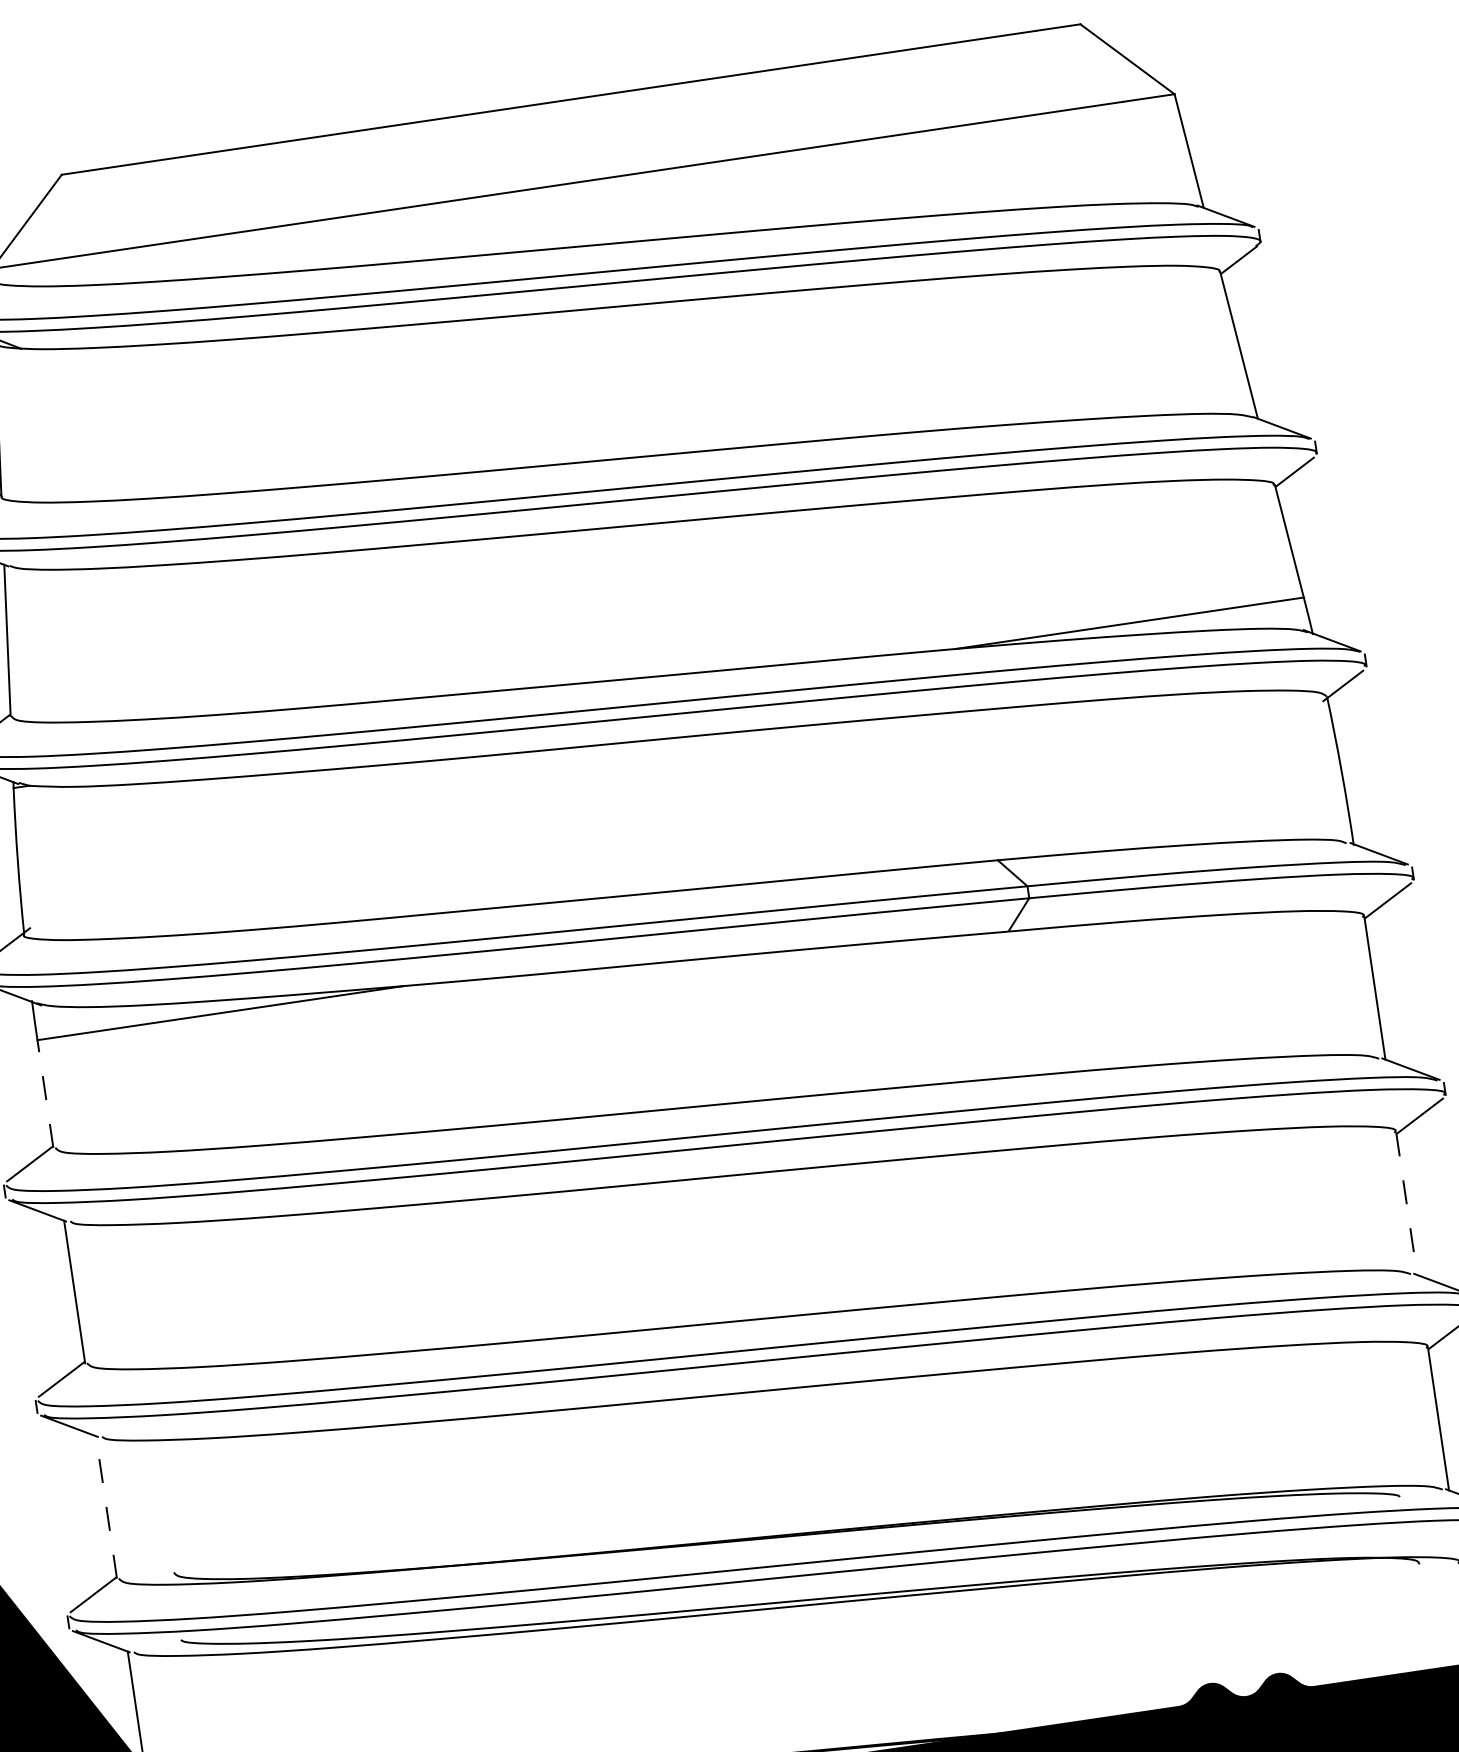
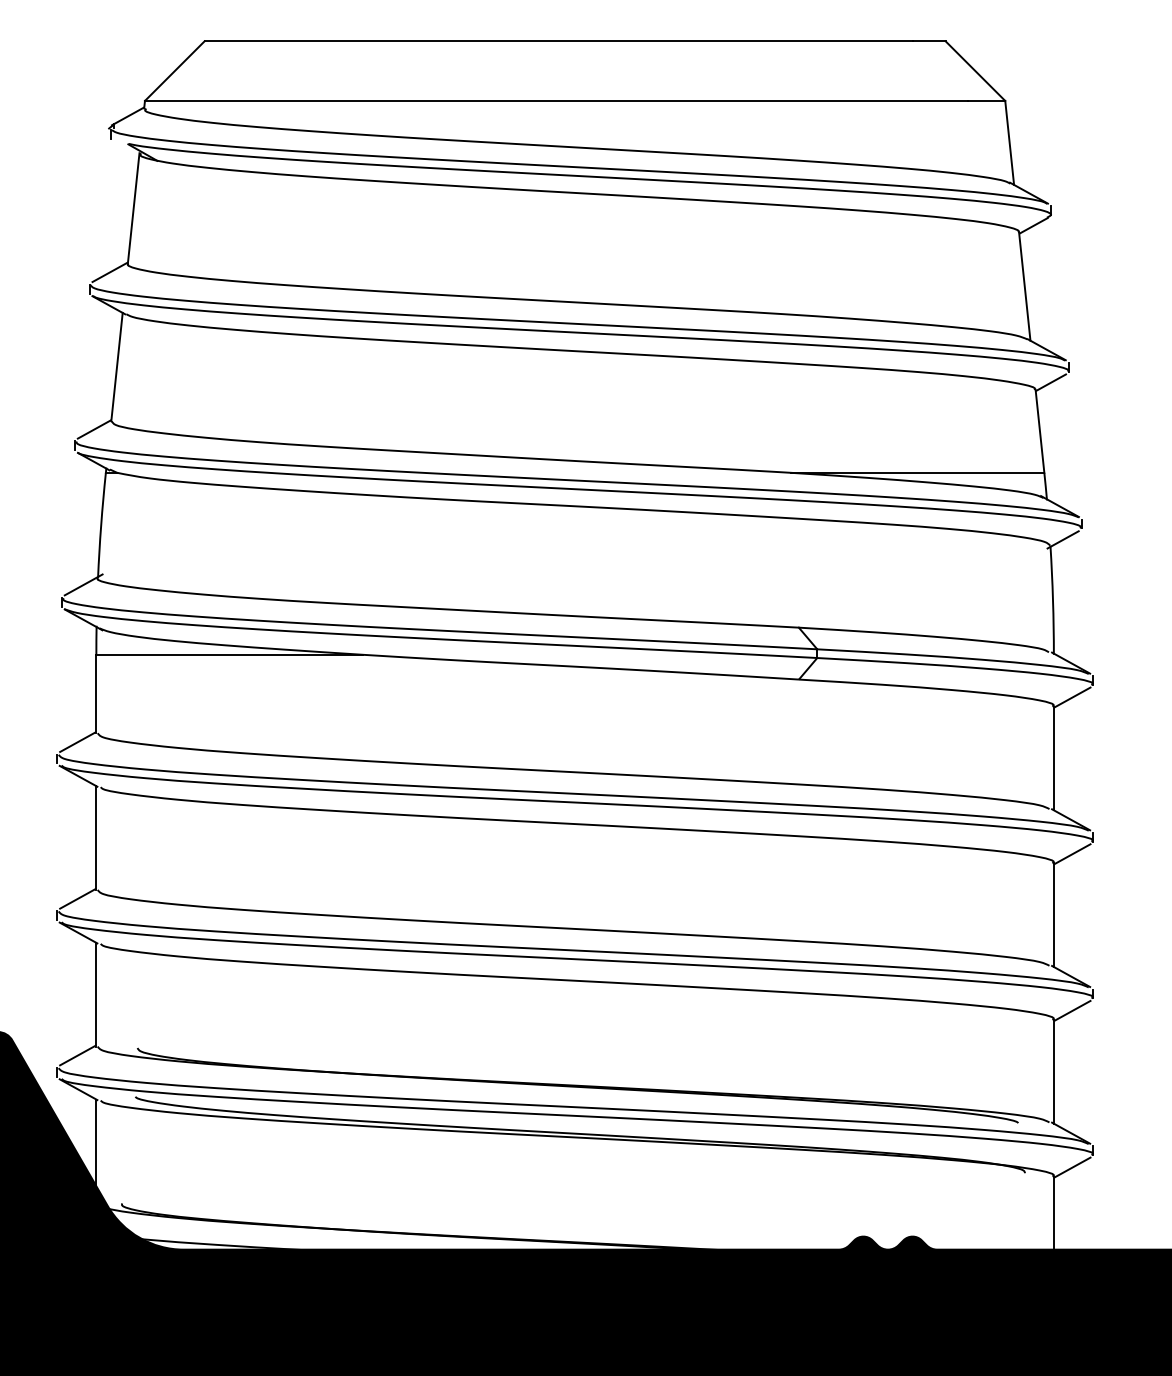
line: (45, 1093) -> (96, 693), dashed -> solid
line: (1406, 1204) -> (1053, 915), dashed -> solid
line: (106, 1507) -> (96, 994), dashed -> solid

